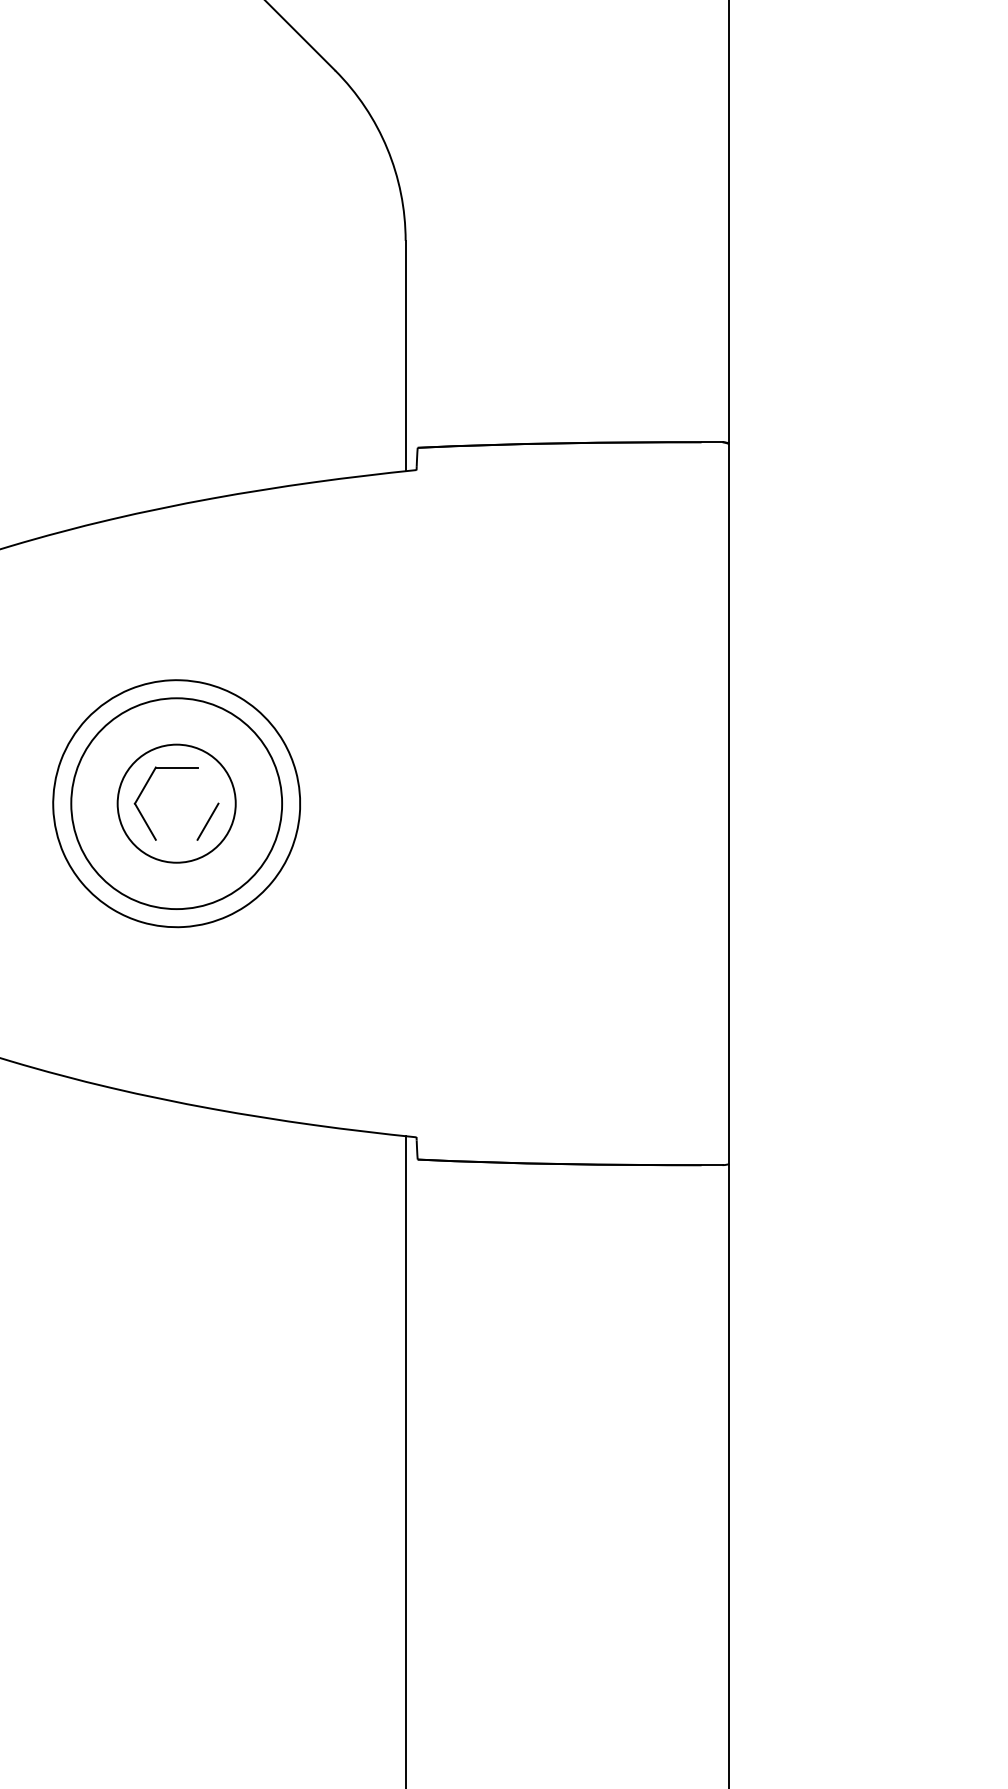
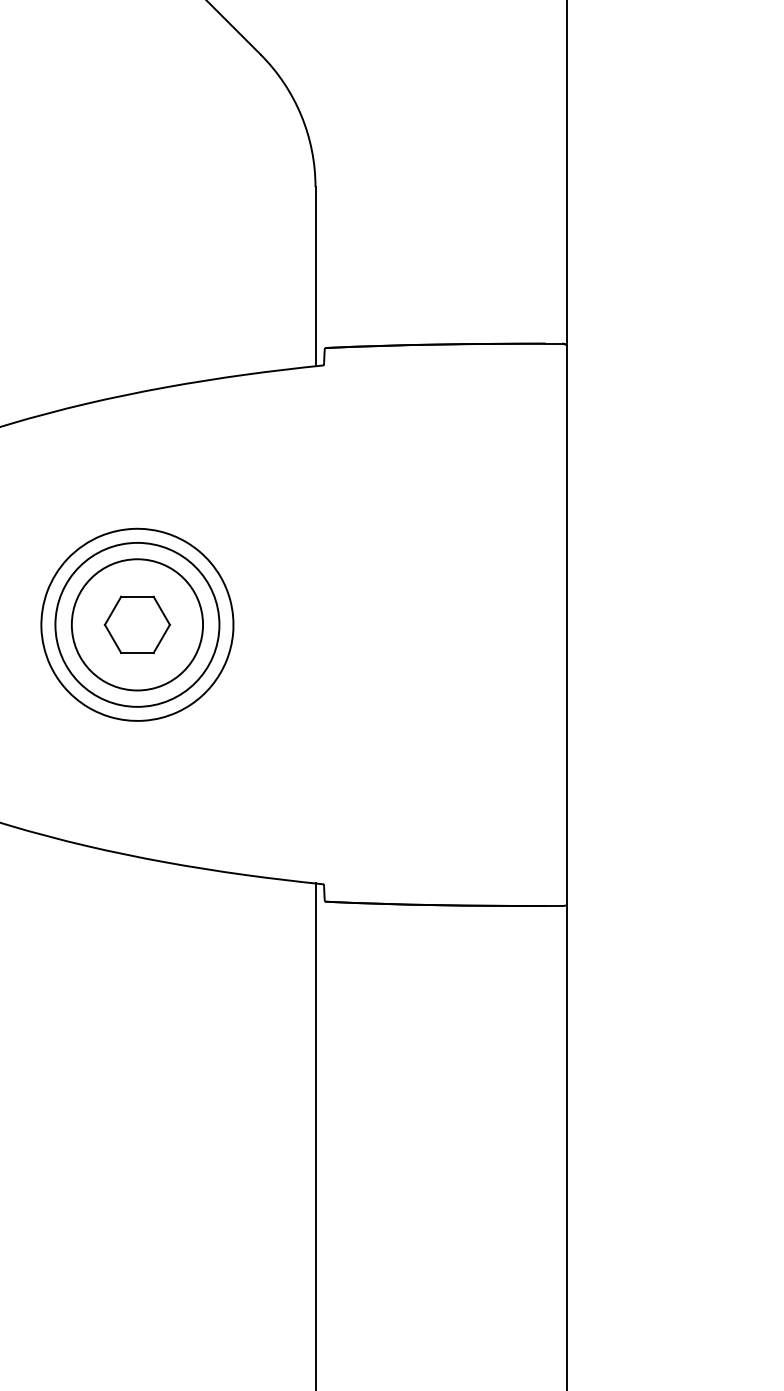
line: (207, 785) -> (161, 610), added
circle: (176, 803) -> (137, 624), size x1.43
line: (176, 839) -> (137, 652), added

